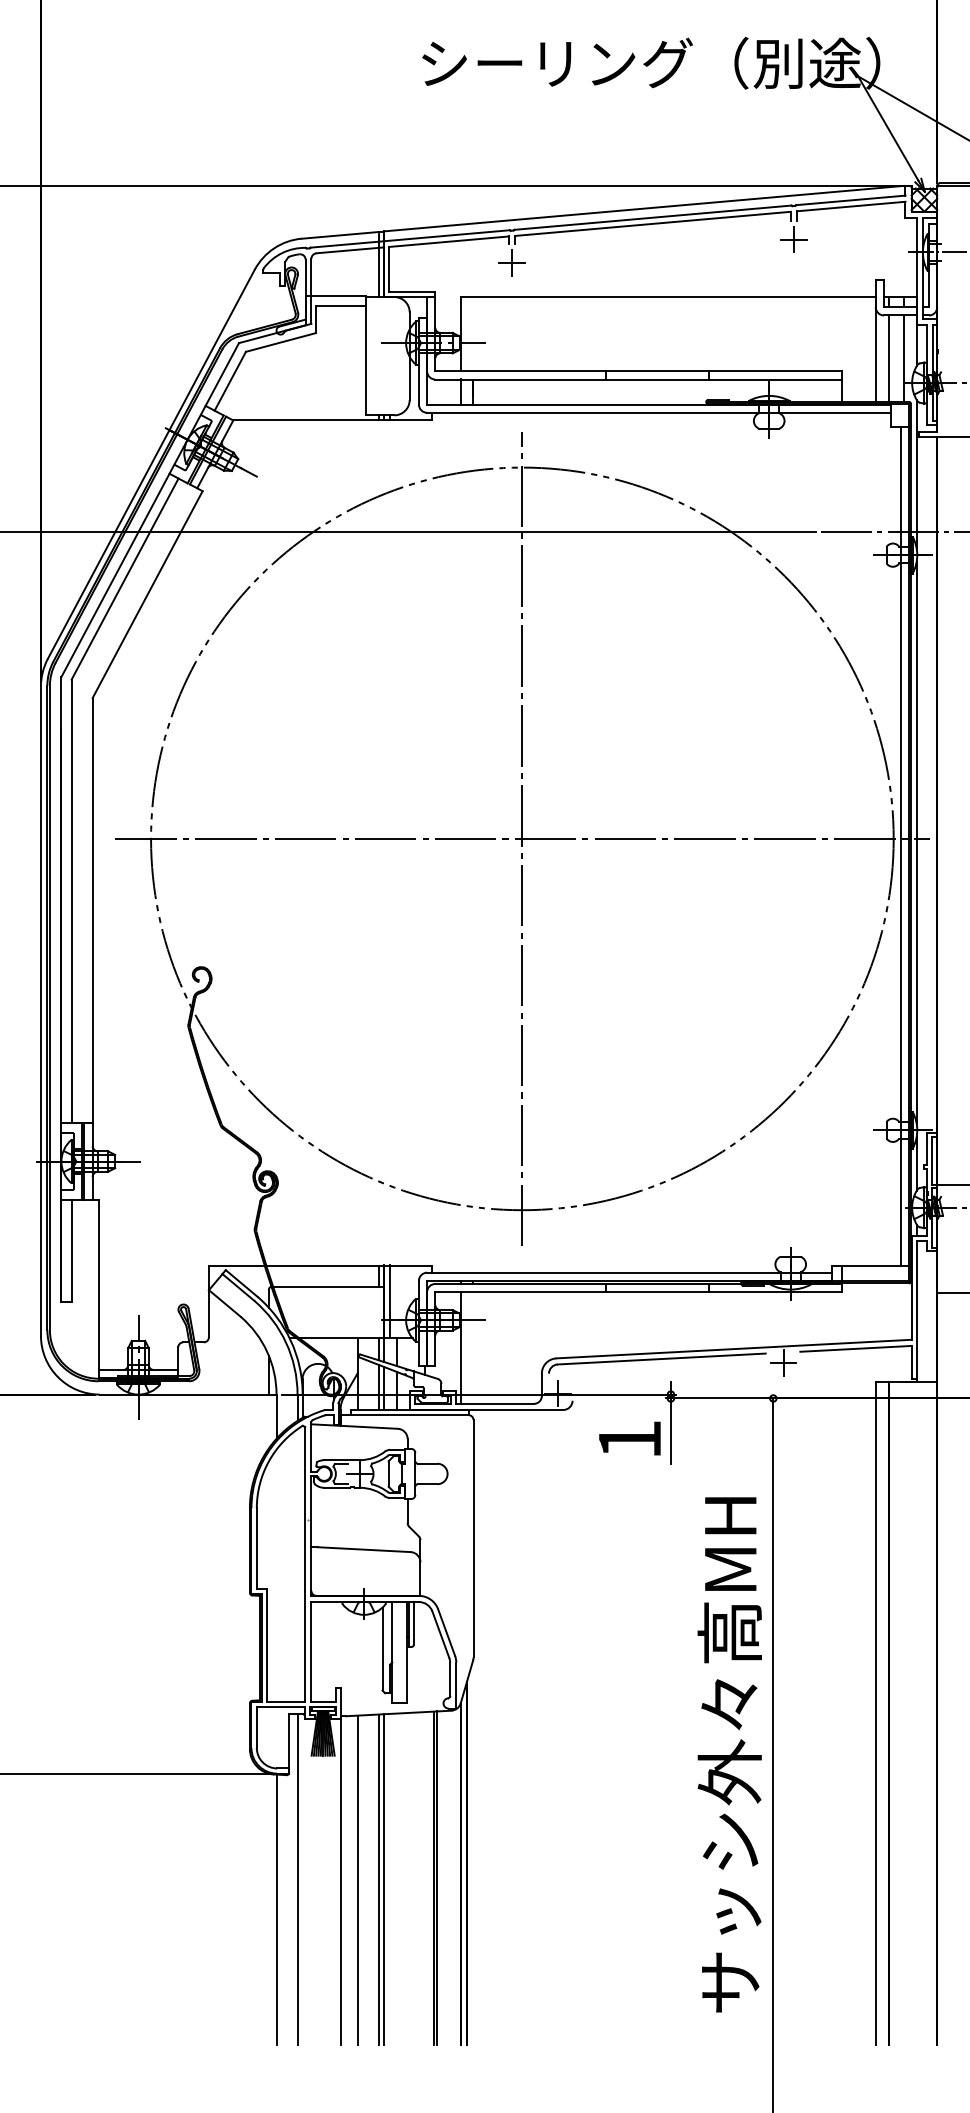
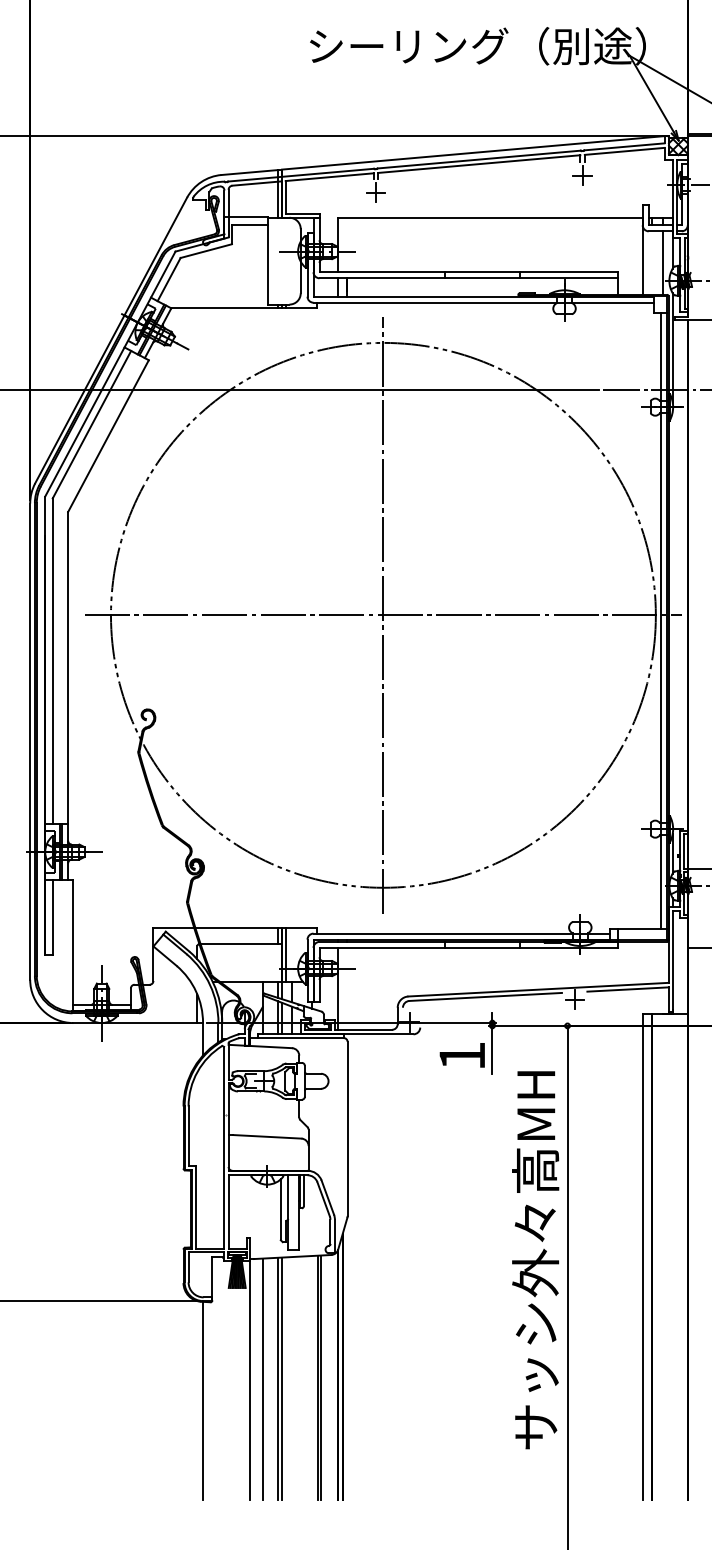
line: (888, 358) -> (652, 262), removed
line: (916, 842) -> (672, 617), removed
text: (729, 1754) -> (535, 1259), moved
line: (297, 1879) -> (218, 1378), removed

